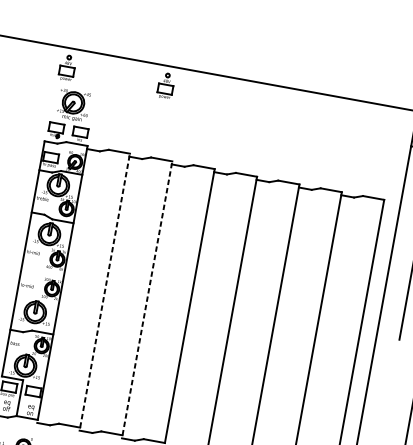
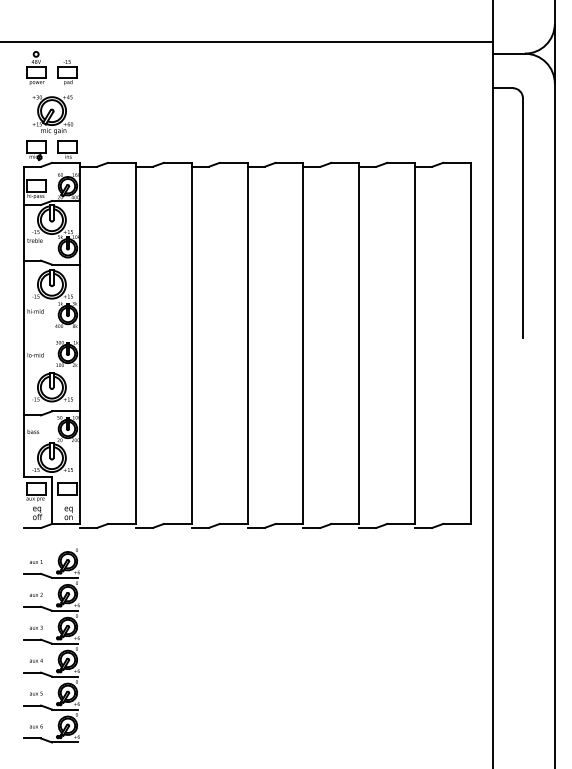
part: (90, 75) -> (67, 72), added
part: (166, 85) -> (166, 67), removed
line: (104, 290) -> (135, 343), dashed -> solid
line: (147, 298) -> (191, 343), dashed -> solid

